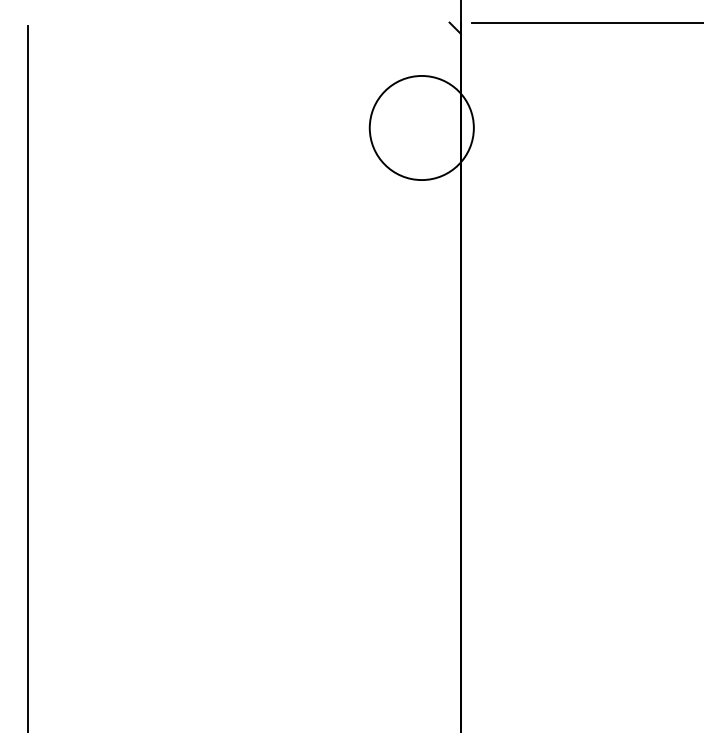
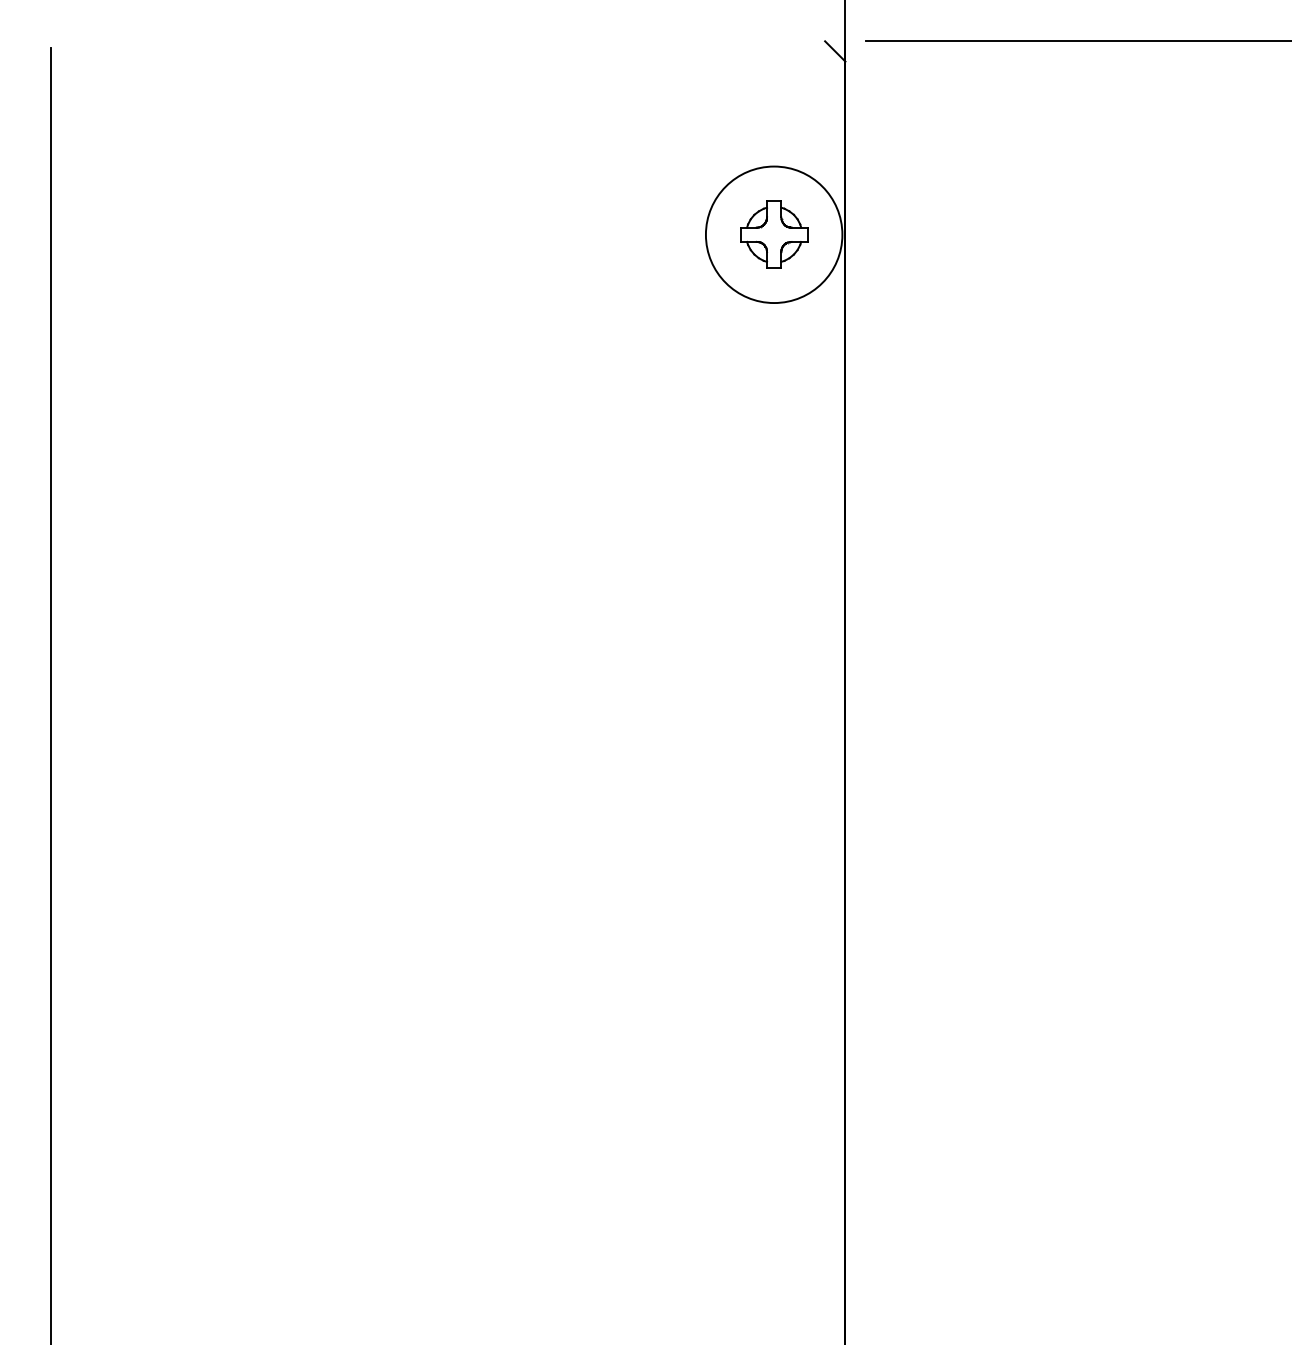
circle: (421, 127) -> (773, 233), size x0.71
part: (421, 127) -> (773, 233), added

